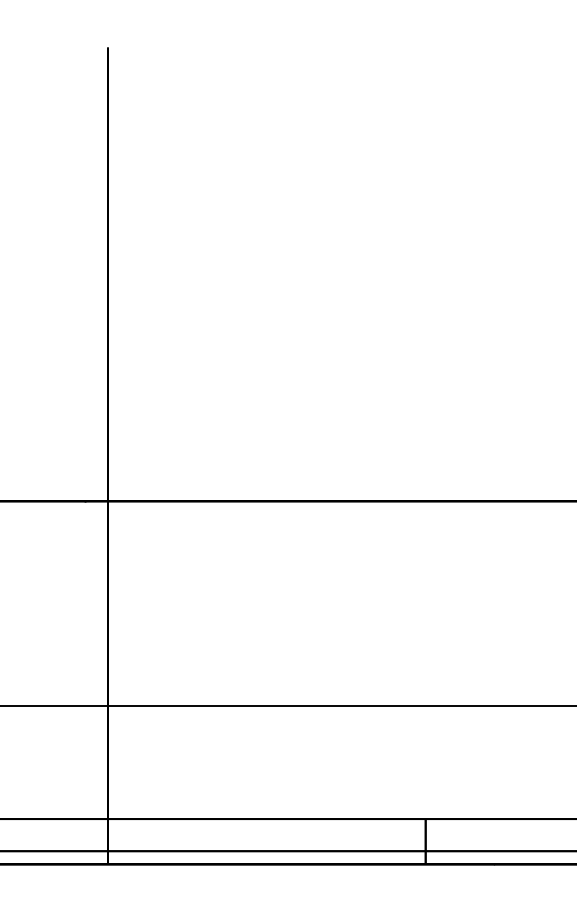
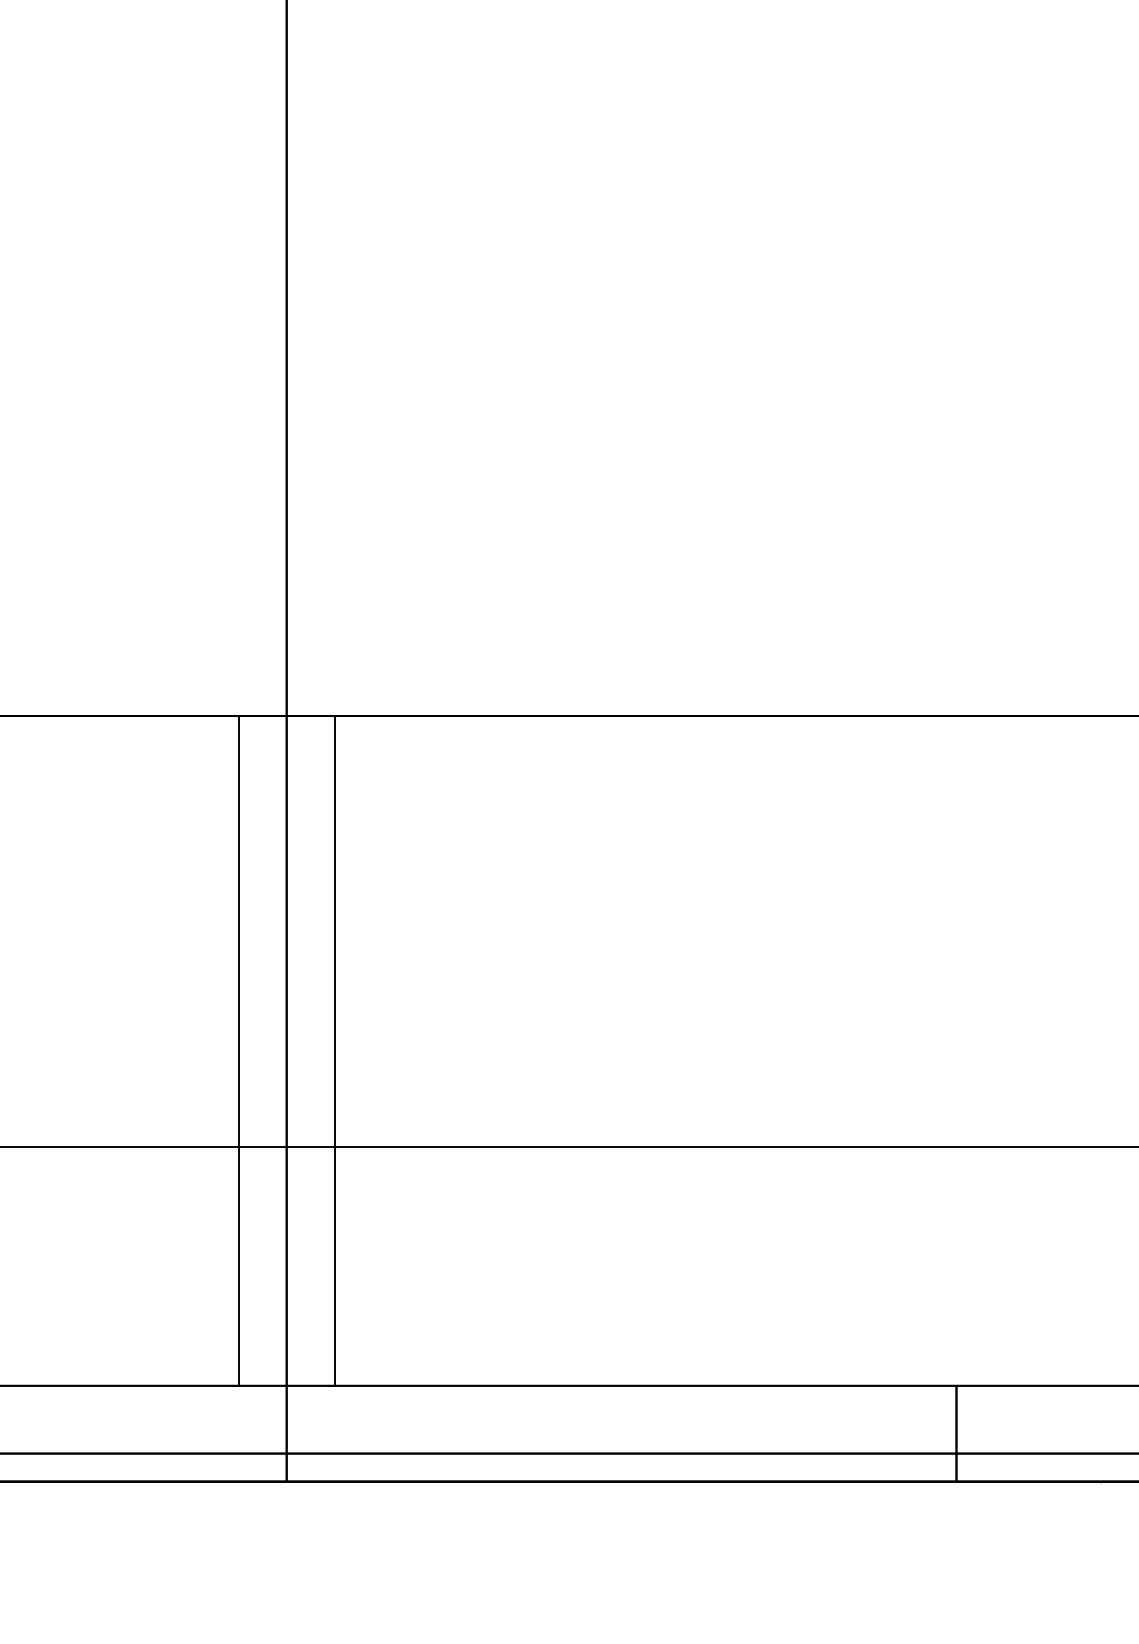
line: (85, 660) -> (239, 1051), added
line: (130, 660) -> (334, 1051), added

